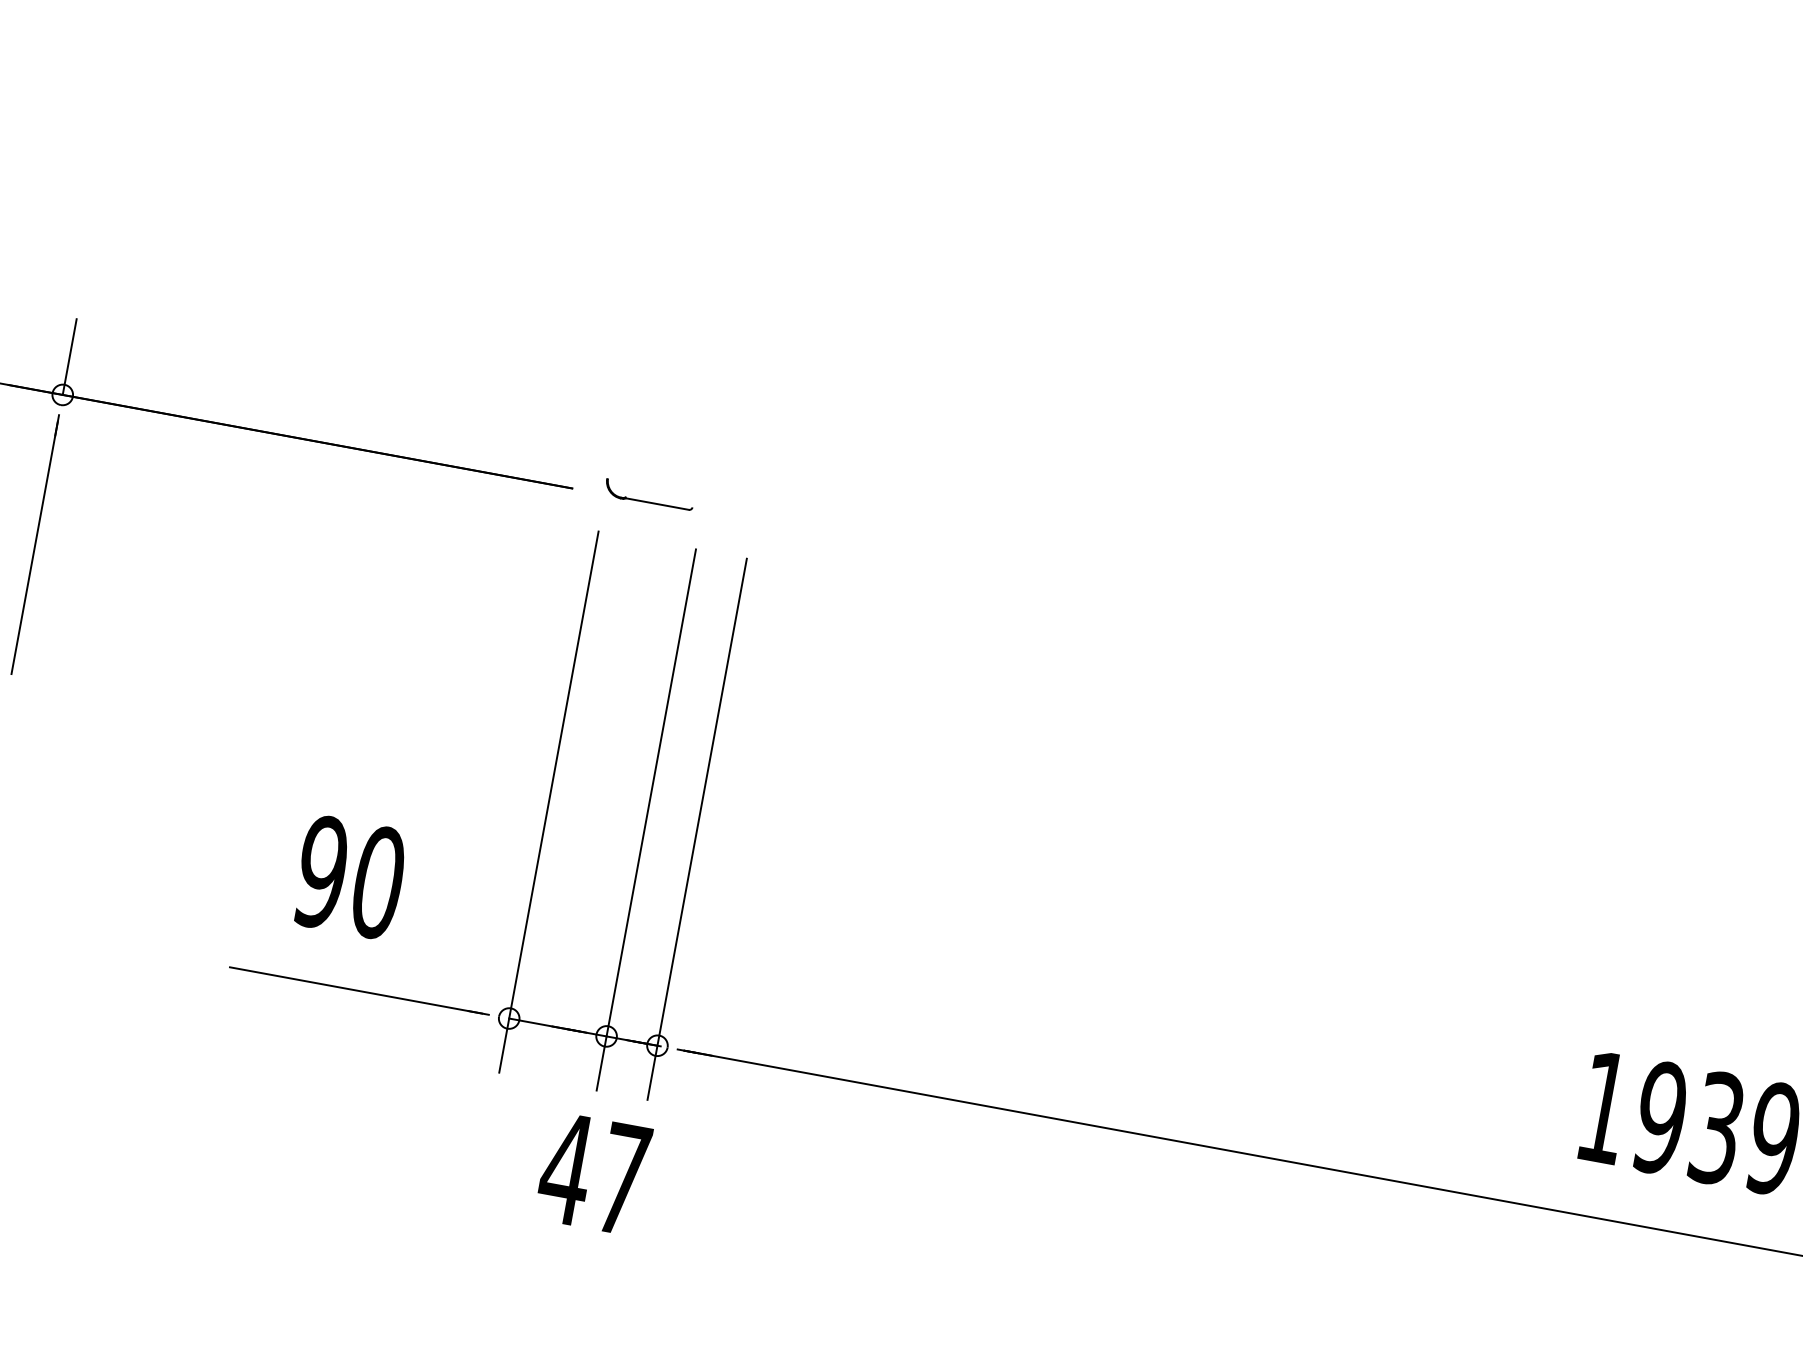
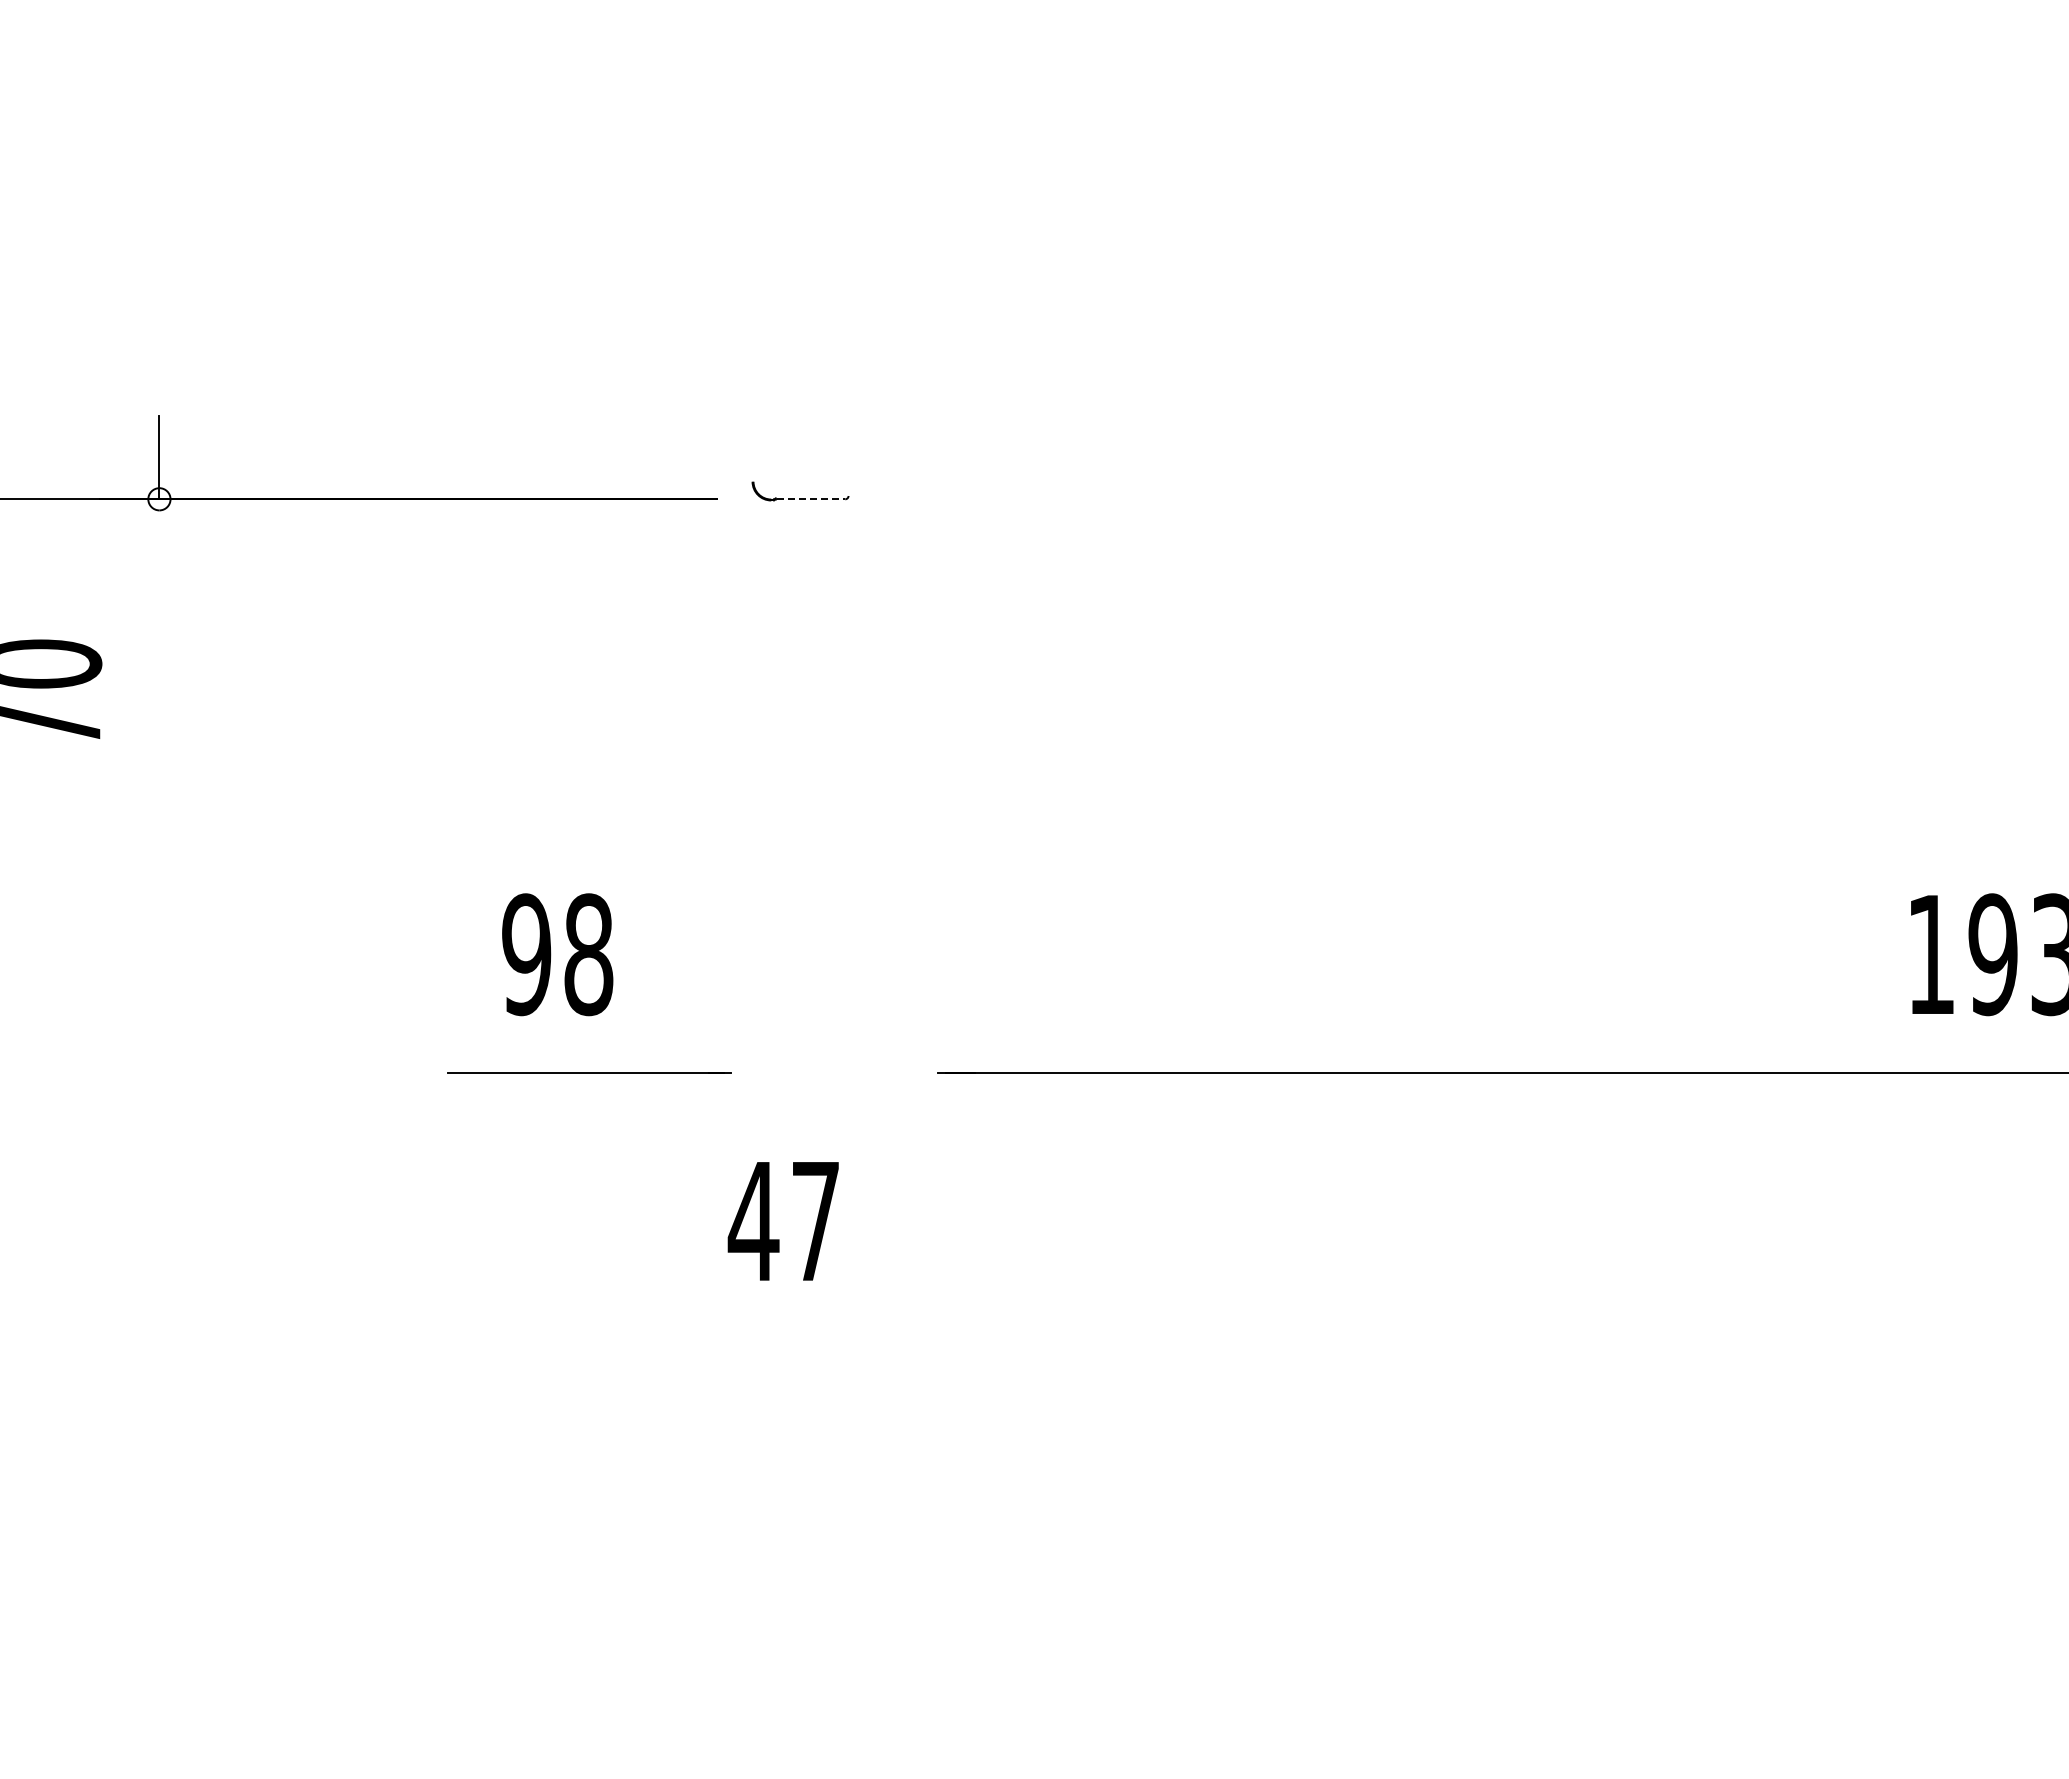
line: (658, 504) -> (811, 499), solid -> dashed
line: (34, 543) -> (158, 662), removed
part: (645, 819) -> (859, 835), removed
text: (378, 882) -> (588, 954), 90 -> 98
text: (592, 1173) -> (782, 1221), moved

